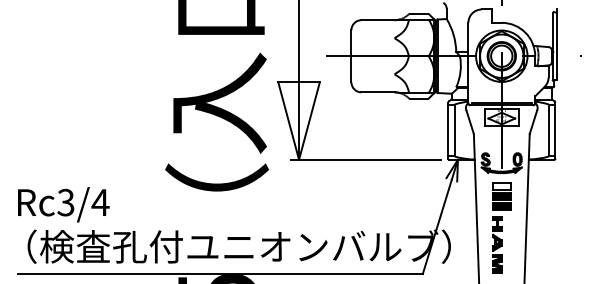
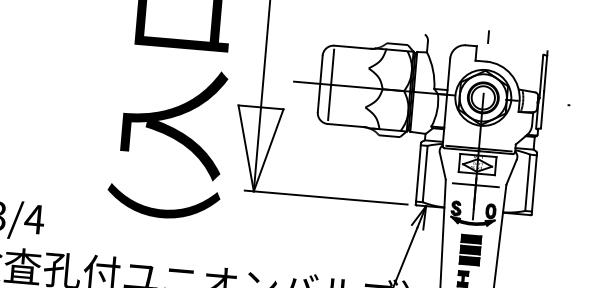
line: (361, 55) -> (331, 84), added
line: (501, 136) -> (475, 184), added
fill: (501, 186) -> (470, 239), added

